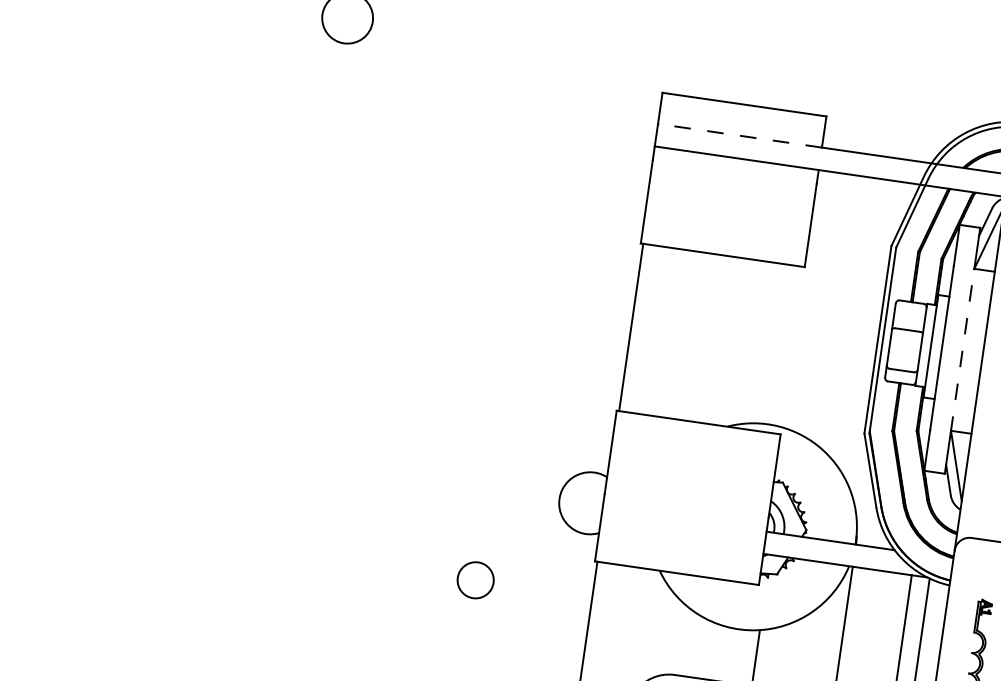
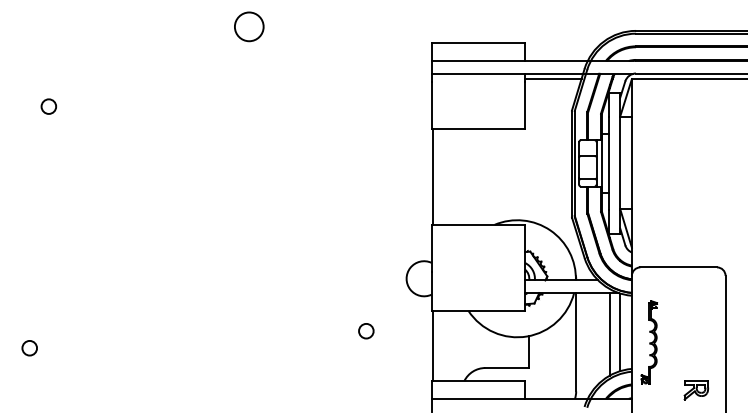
line: (740, 136) -> (478, 61), dashed -> solid
line: (866, 187) -> (553, 79), added
line: (963, 351) -> (620, 163), dashed -> solid
circle: (475, 581) -> (366, 331), size x0.71

